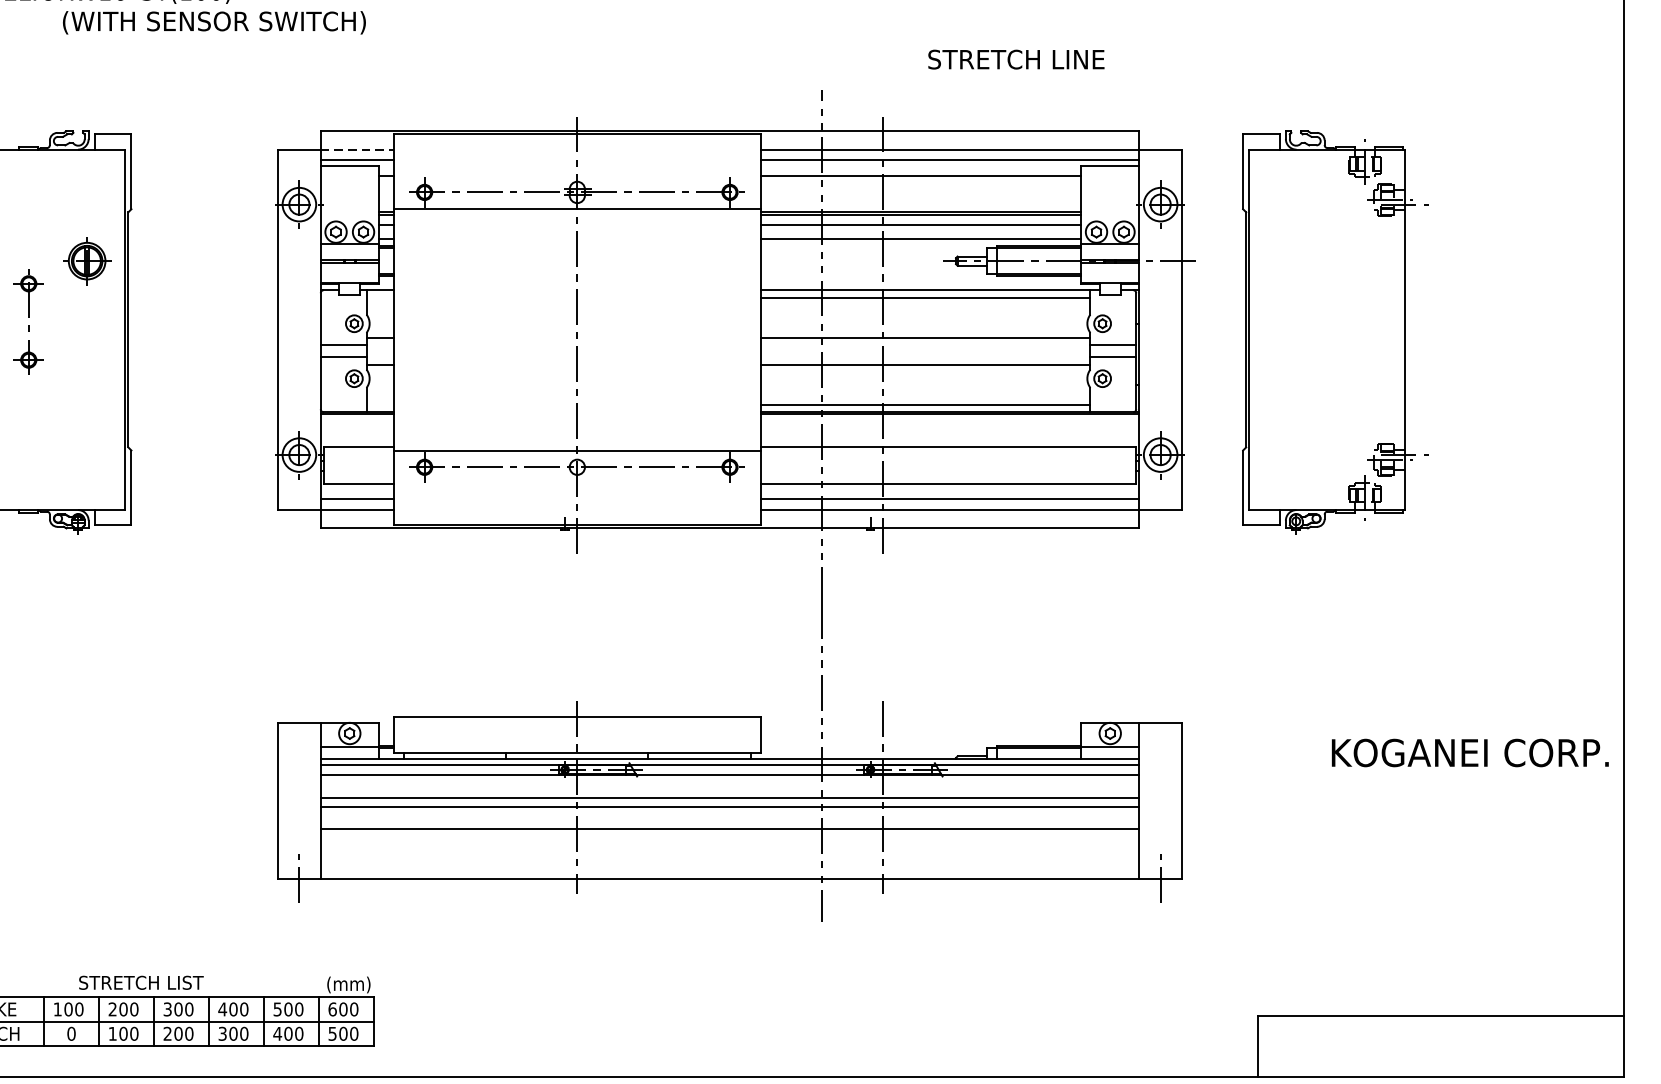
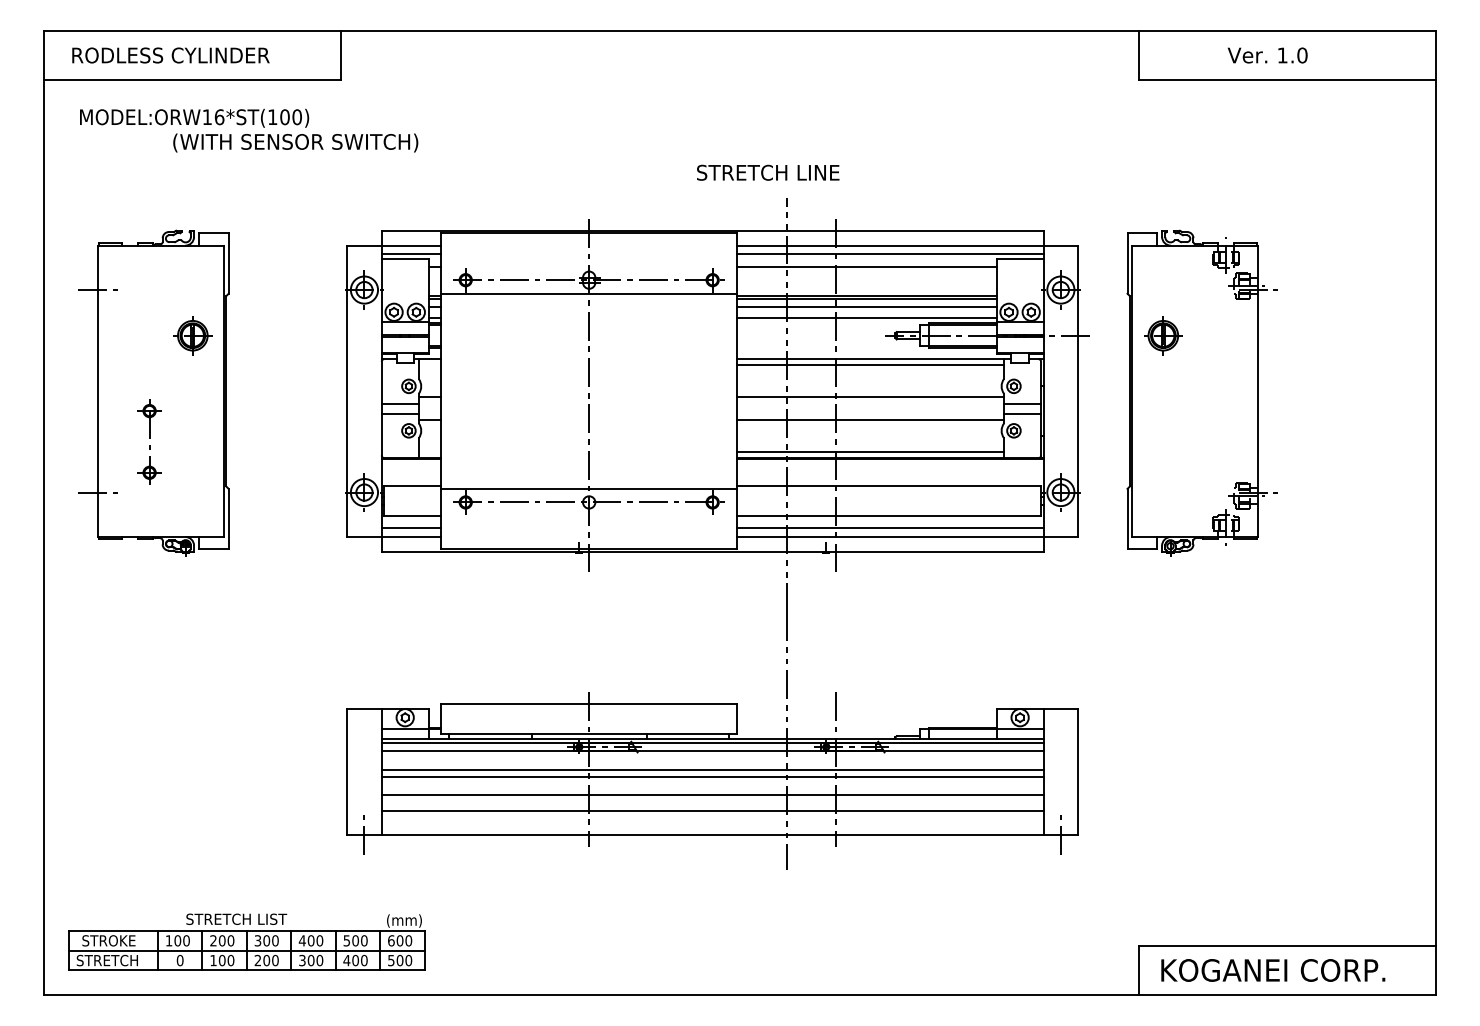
text: (1016, 59) -> (768, 172), moved
line: (357, 149) -> (411, 245), dashed -> solid
part: (1287, 260) -> (1163, 335), added
part: (28, 321) -> (149, 441), moved
text: (1470, 753) -> (1273, 970), moved
line: (729, 848) -> (712, 810), added

